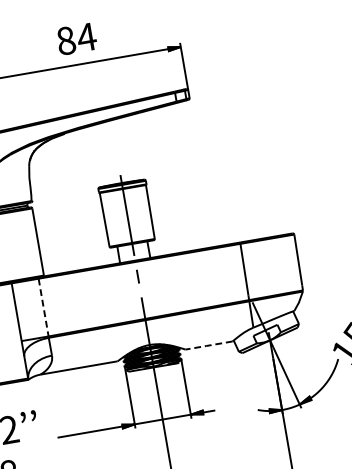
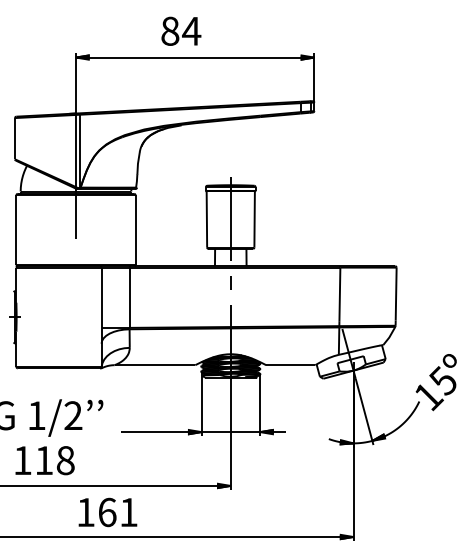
text: (76, 38) -> (181, 30), moved
line: (43, 308) -> (129, 298), dashed -> solid
line: (207, 346) -> (289, 365), dashed -> solid

